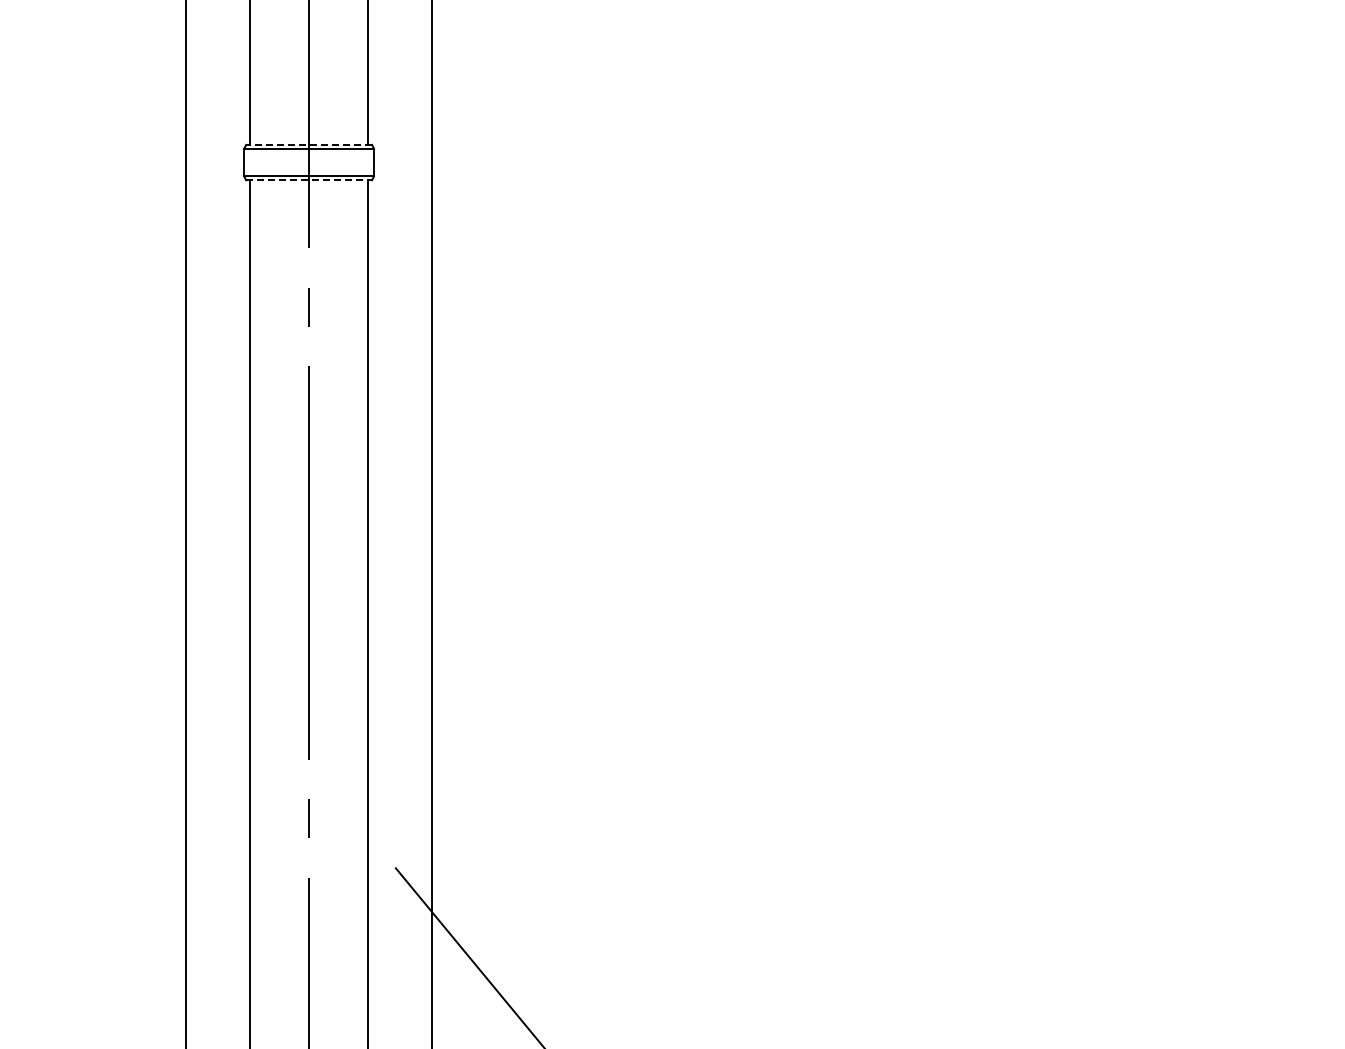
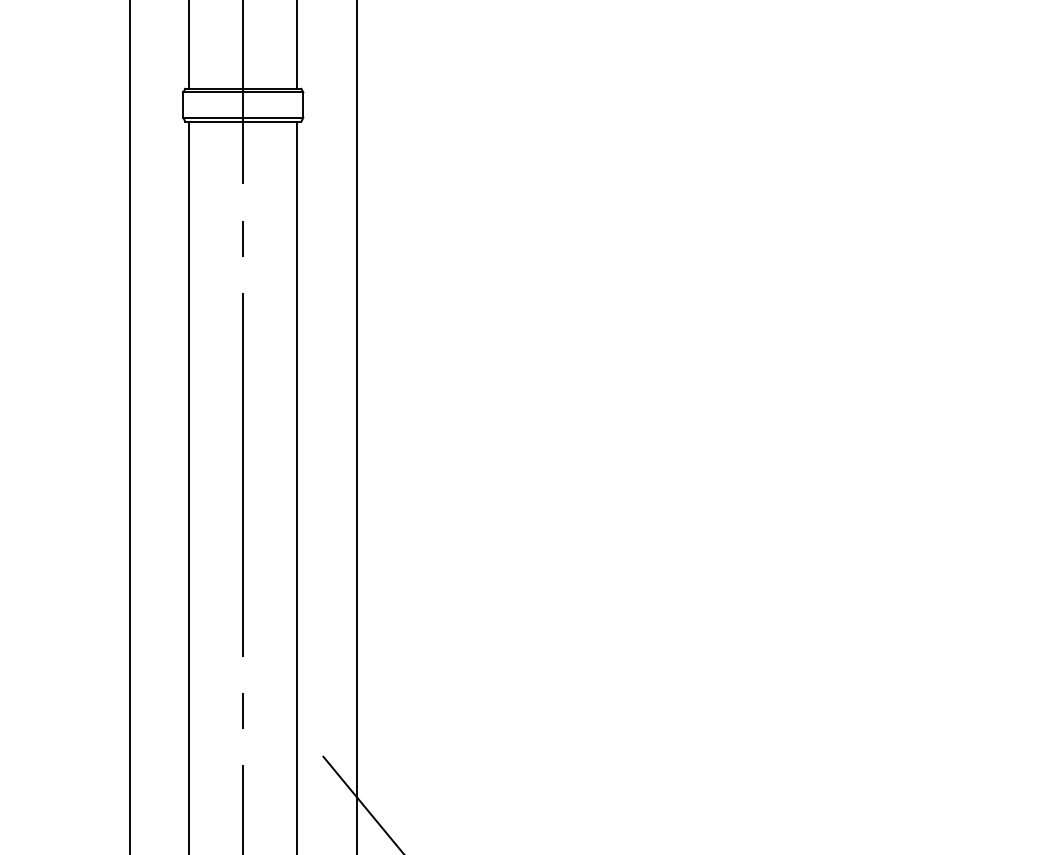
line: (309, 144) -> (243, 88), dashed -> solid
line: (309, 180) -> (243, 121), dashed -> solid

